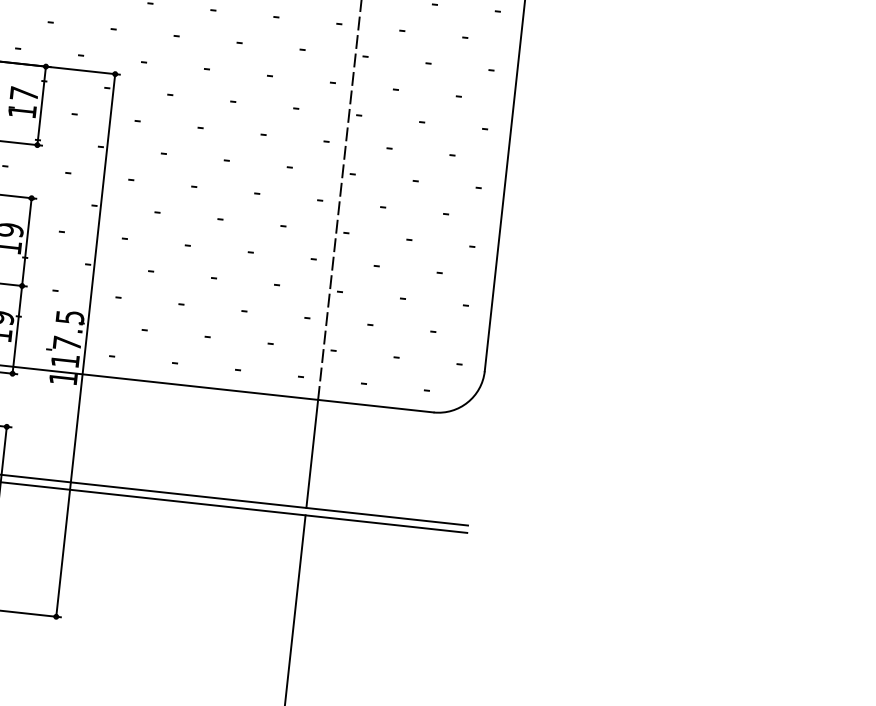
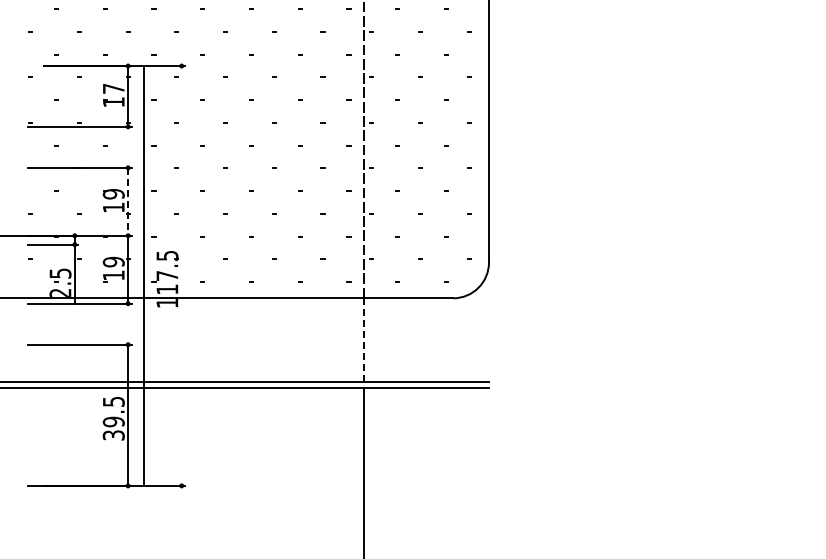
line: (27, 241) -> (128, 201), solid -> dashed
line: (85, 344) -> (143, 275), moved
line: (311, 454) -> (363, 340), solid -> dashed

